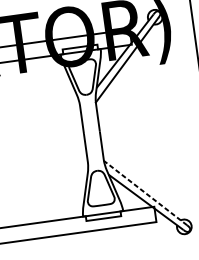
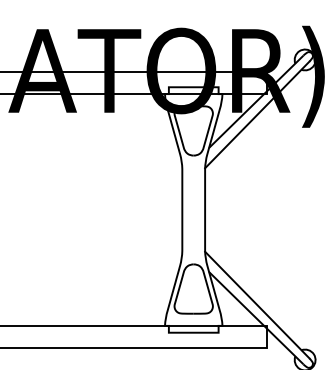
line: (145, 193) -> (257, 305), dashed -> solid

